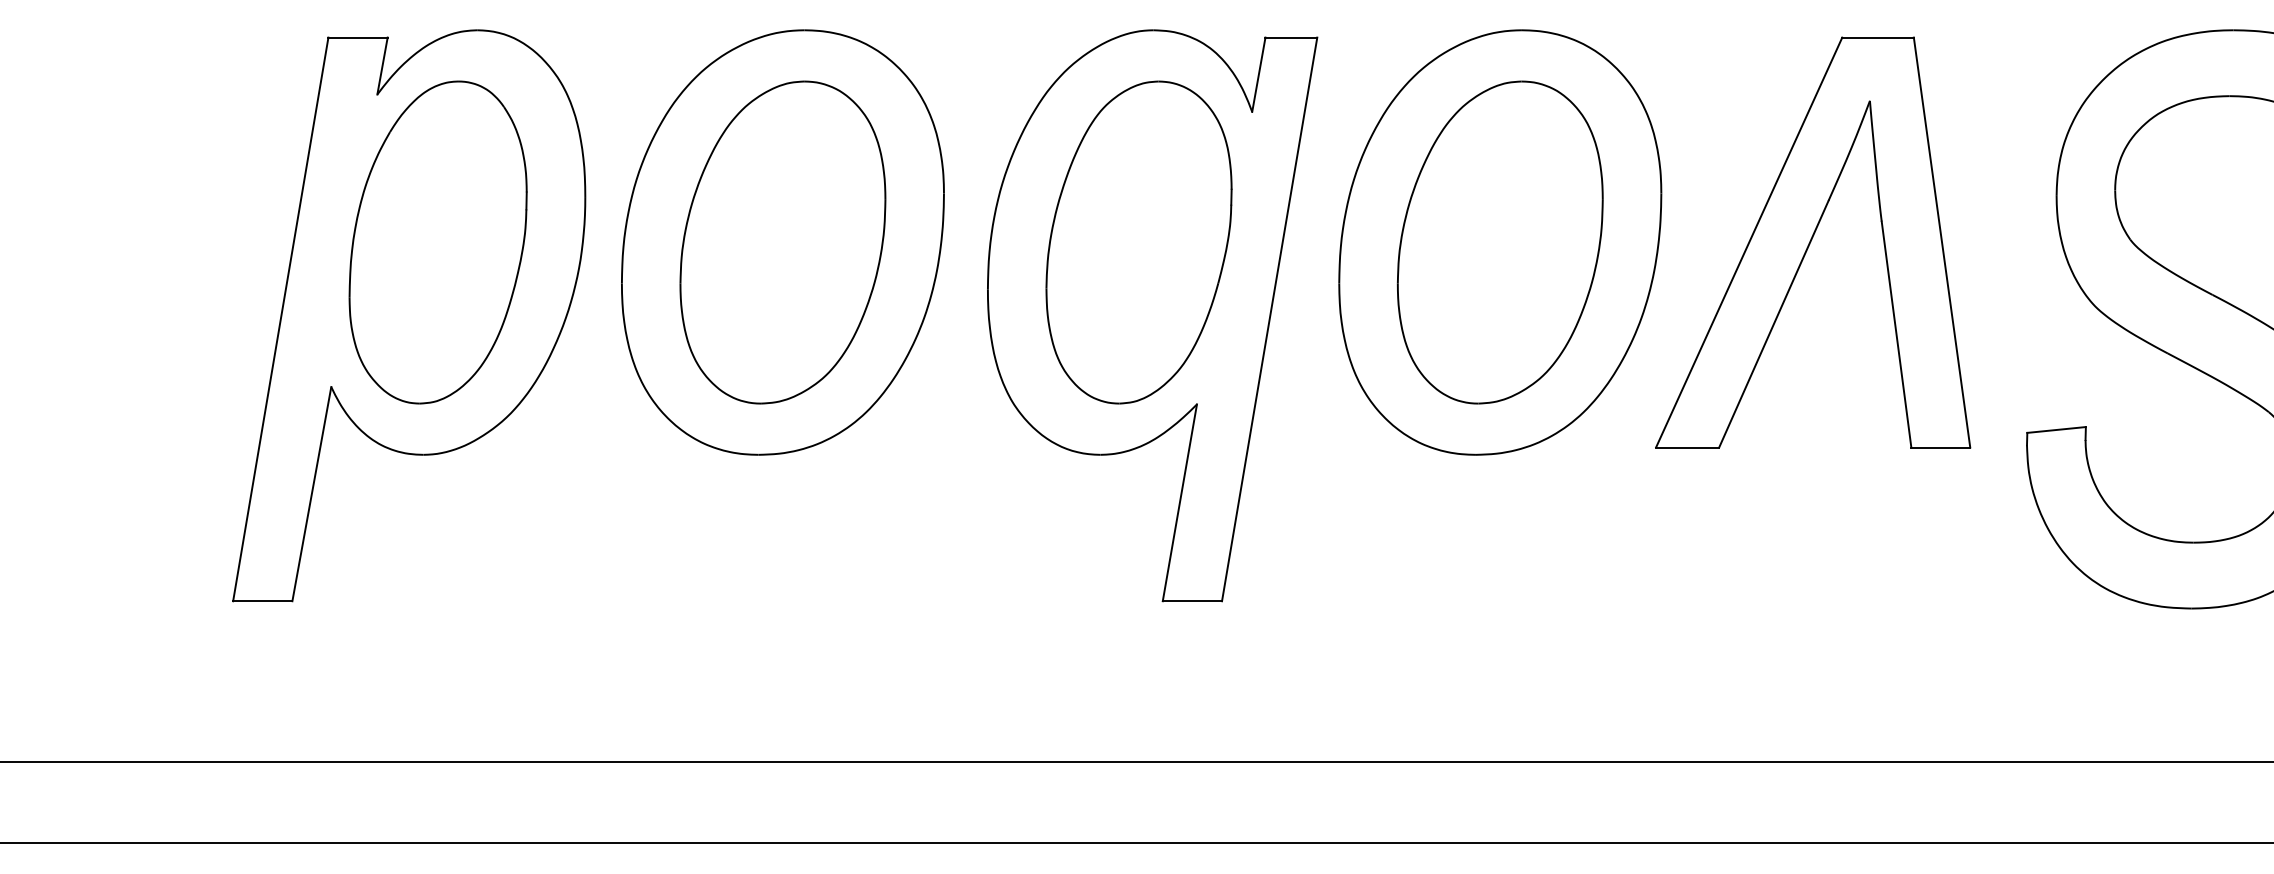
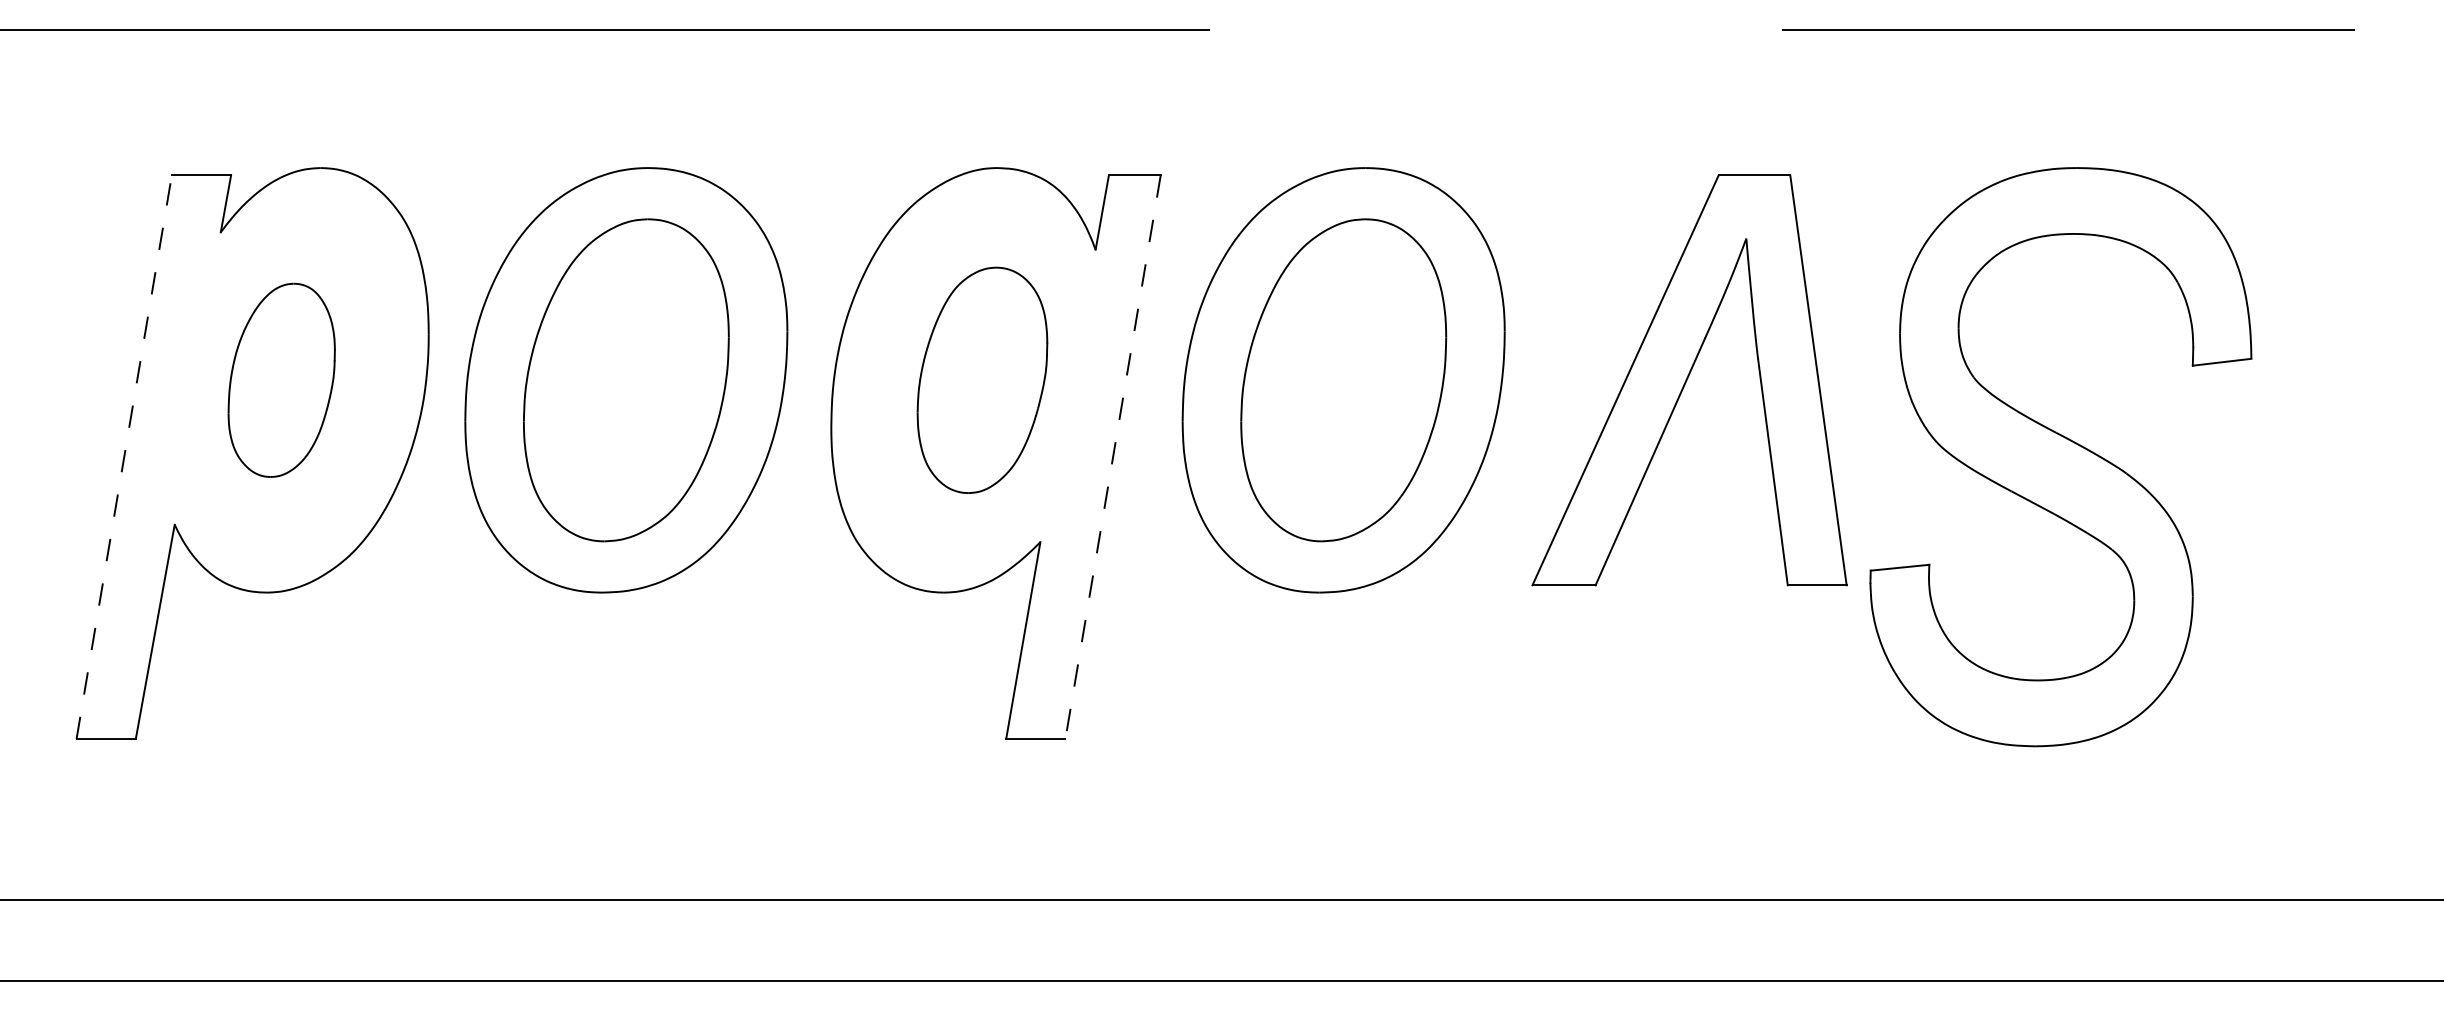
part: (438, 242) -> (281, 380), size x0.6
part: (1139, 242) -> (982, 380), size x0.7
part: (1813, 242) -> (1689, 380), moved
line: (281, 319) -> (124, 457), solid -> dashed
line: (1270, 319) -> (1113, 457), solid -> dashed

